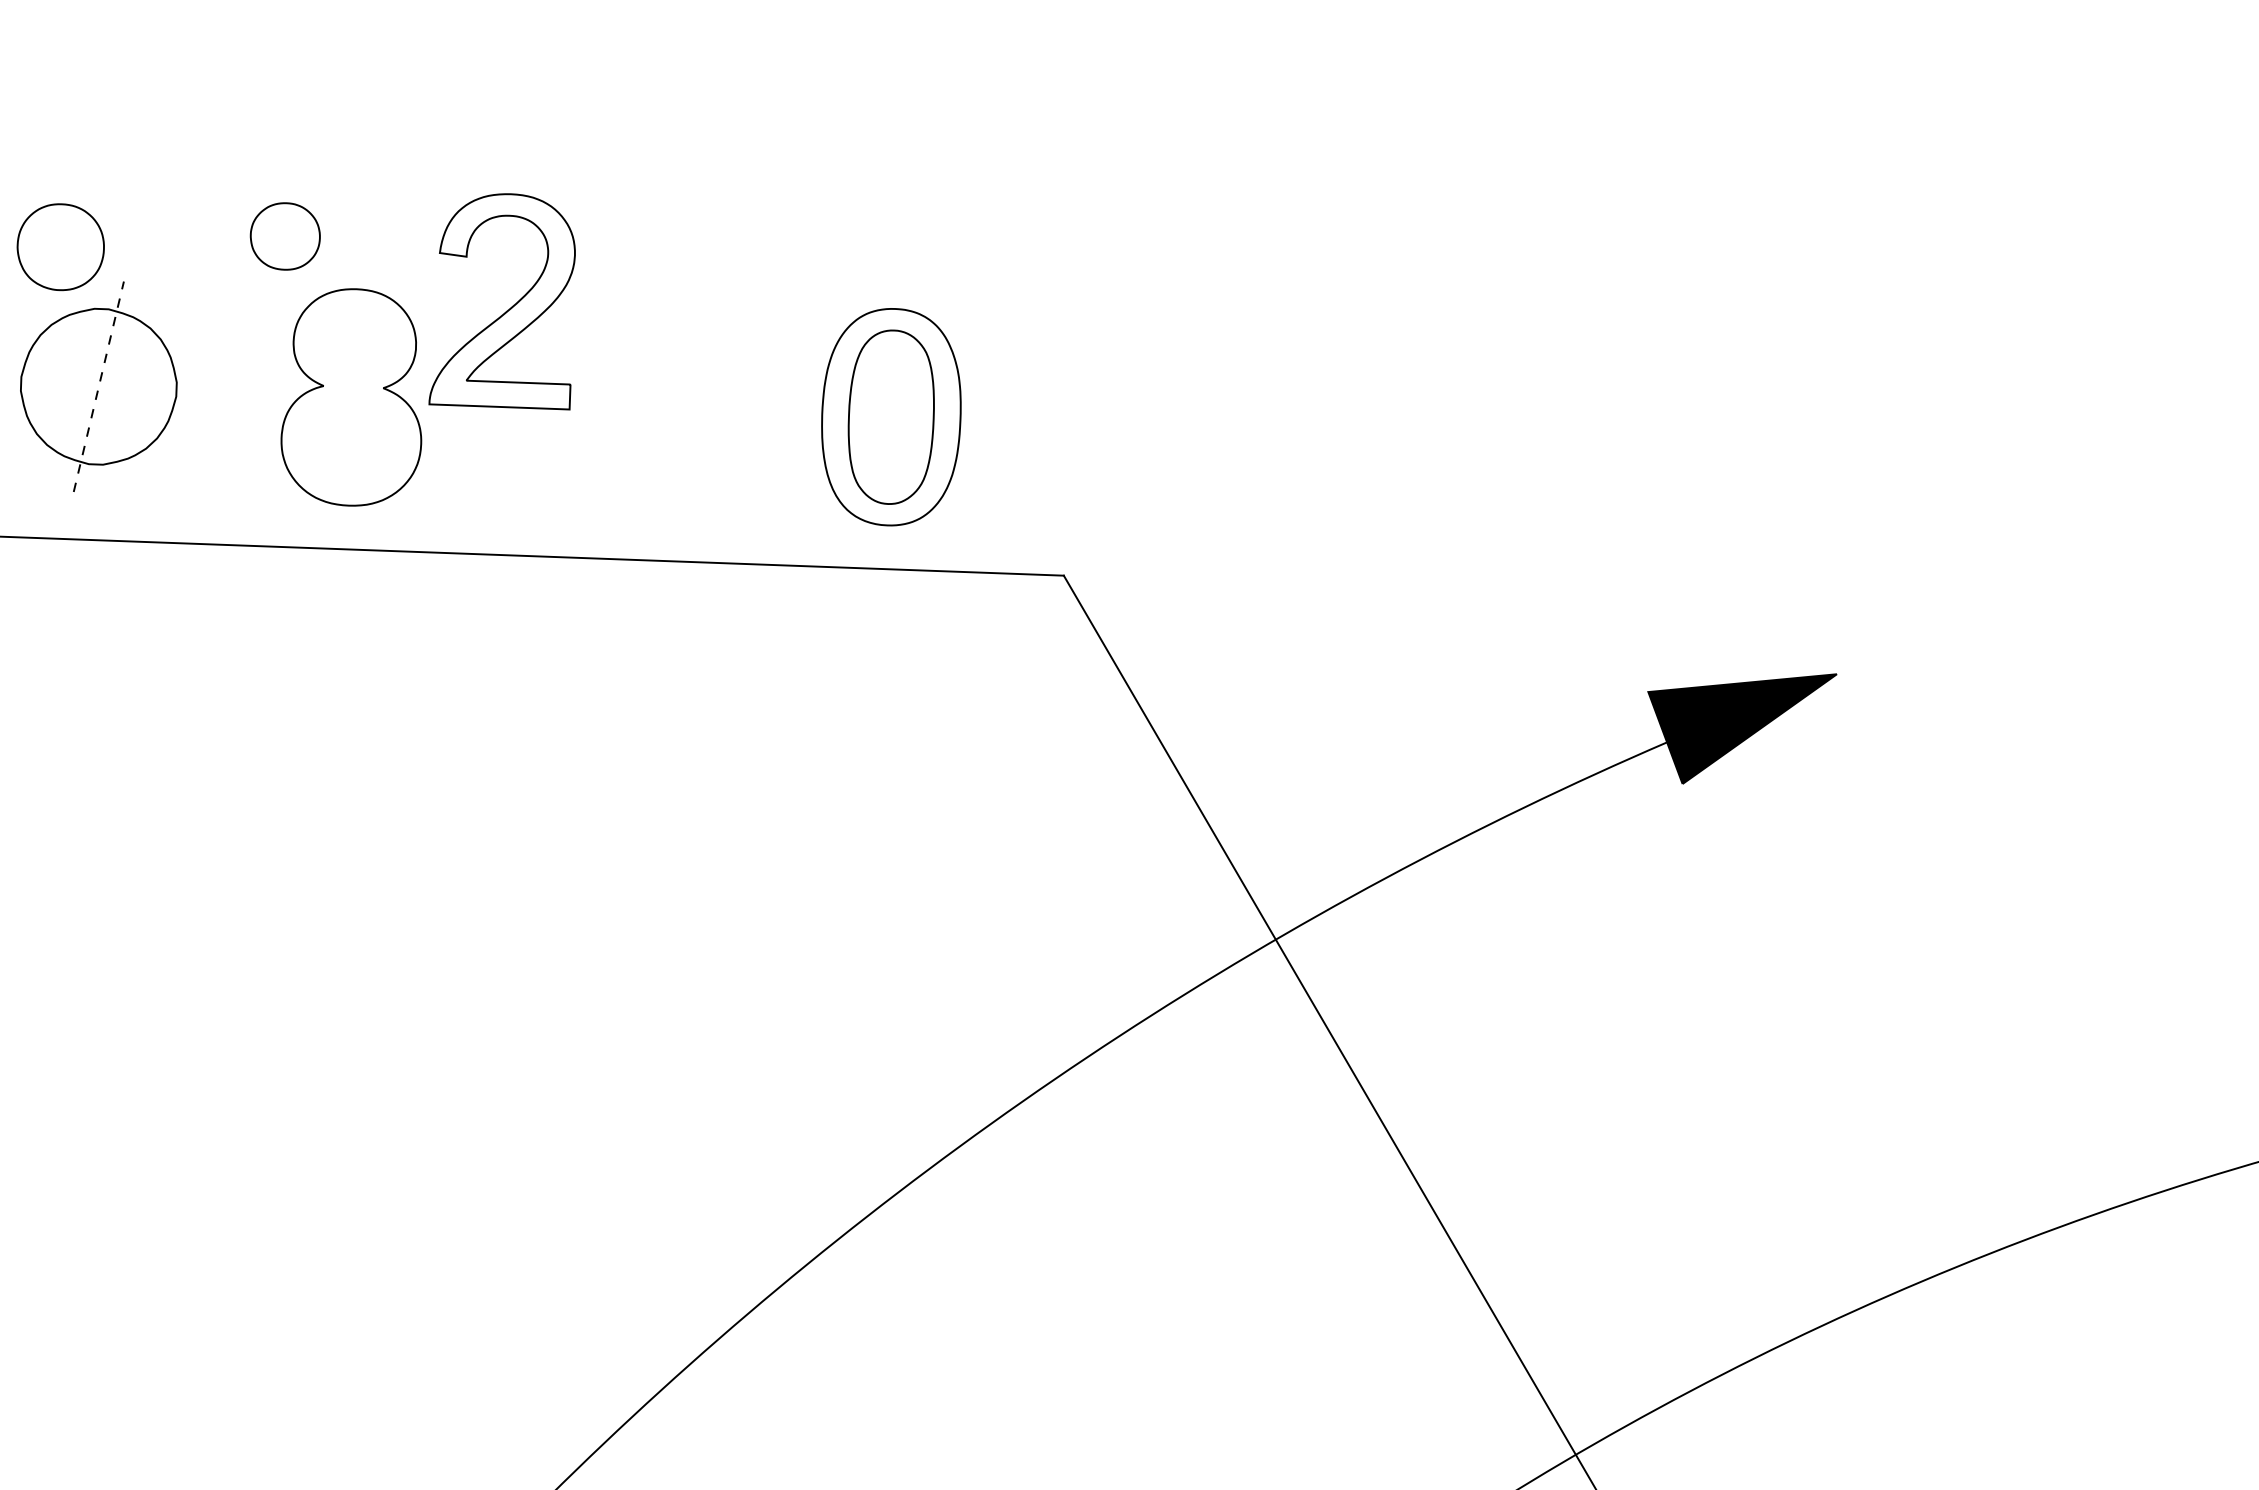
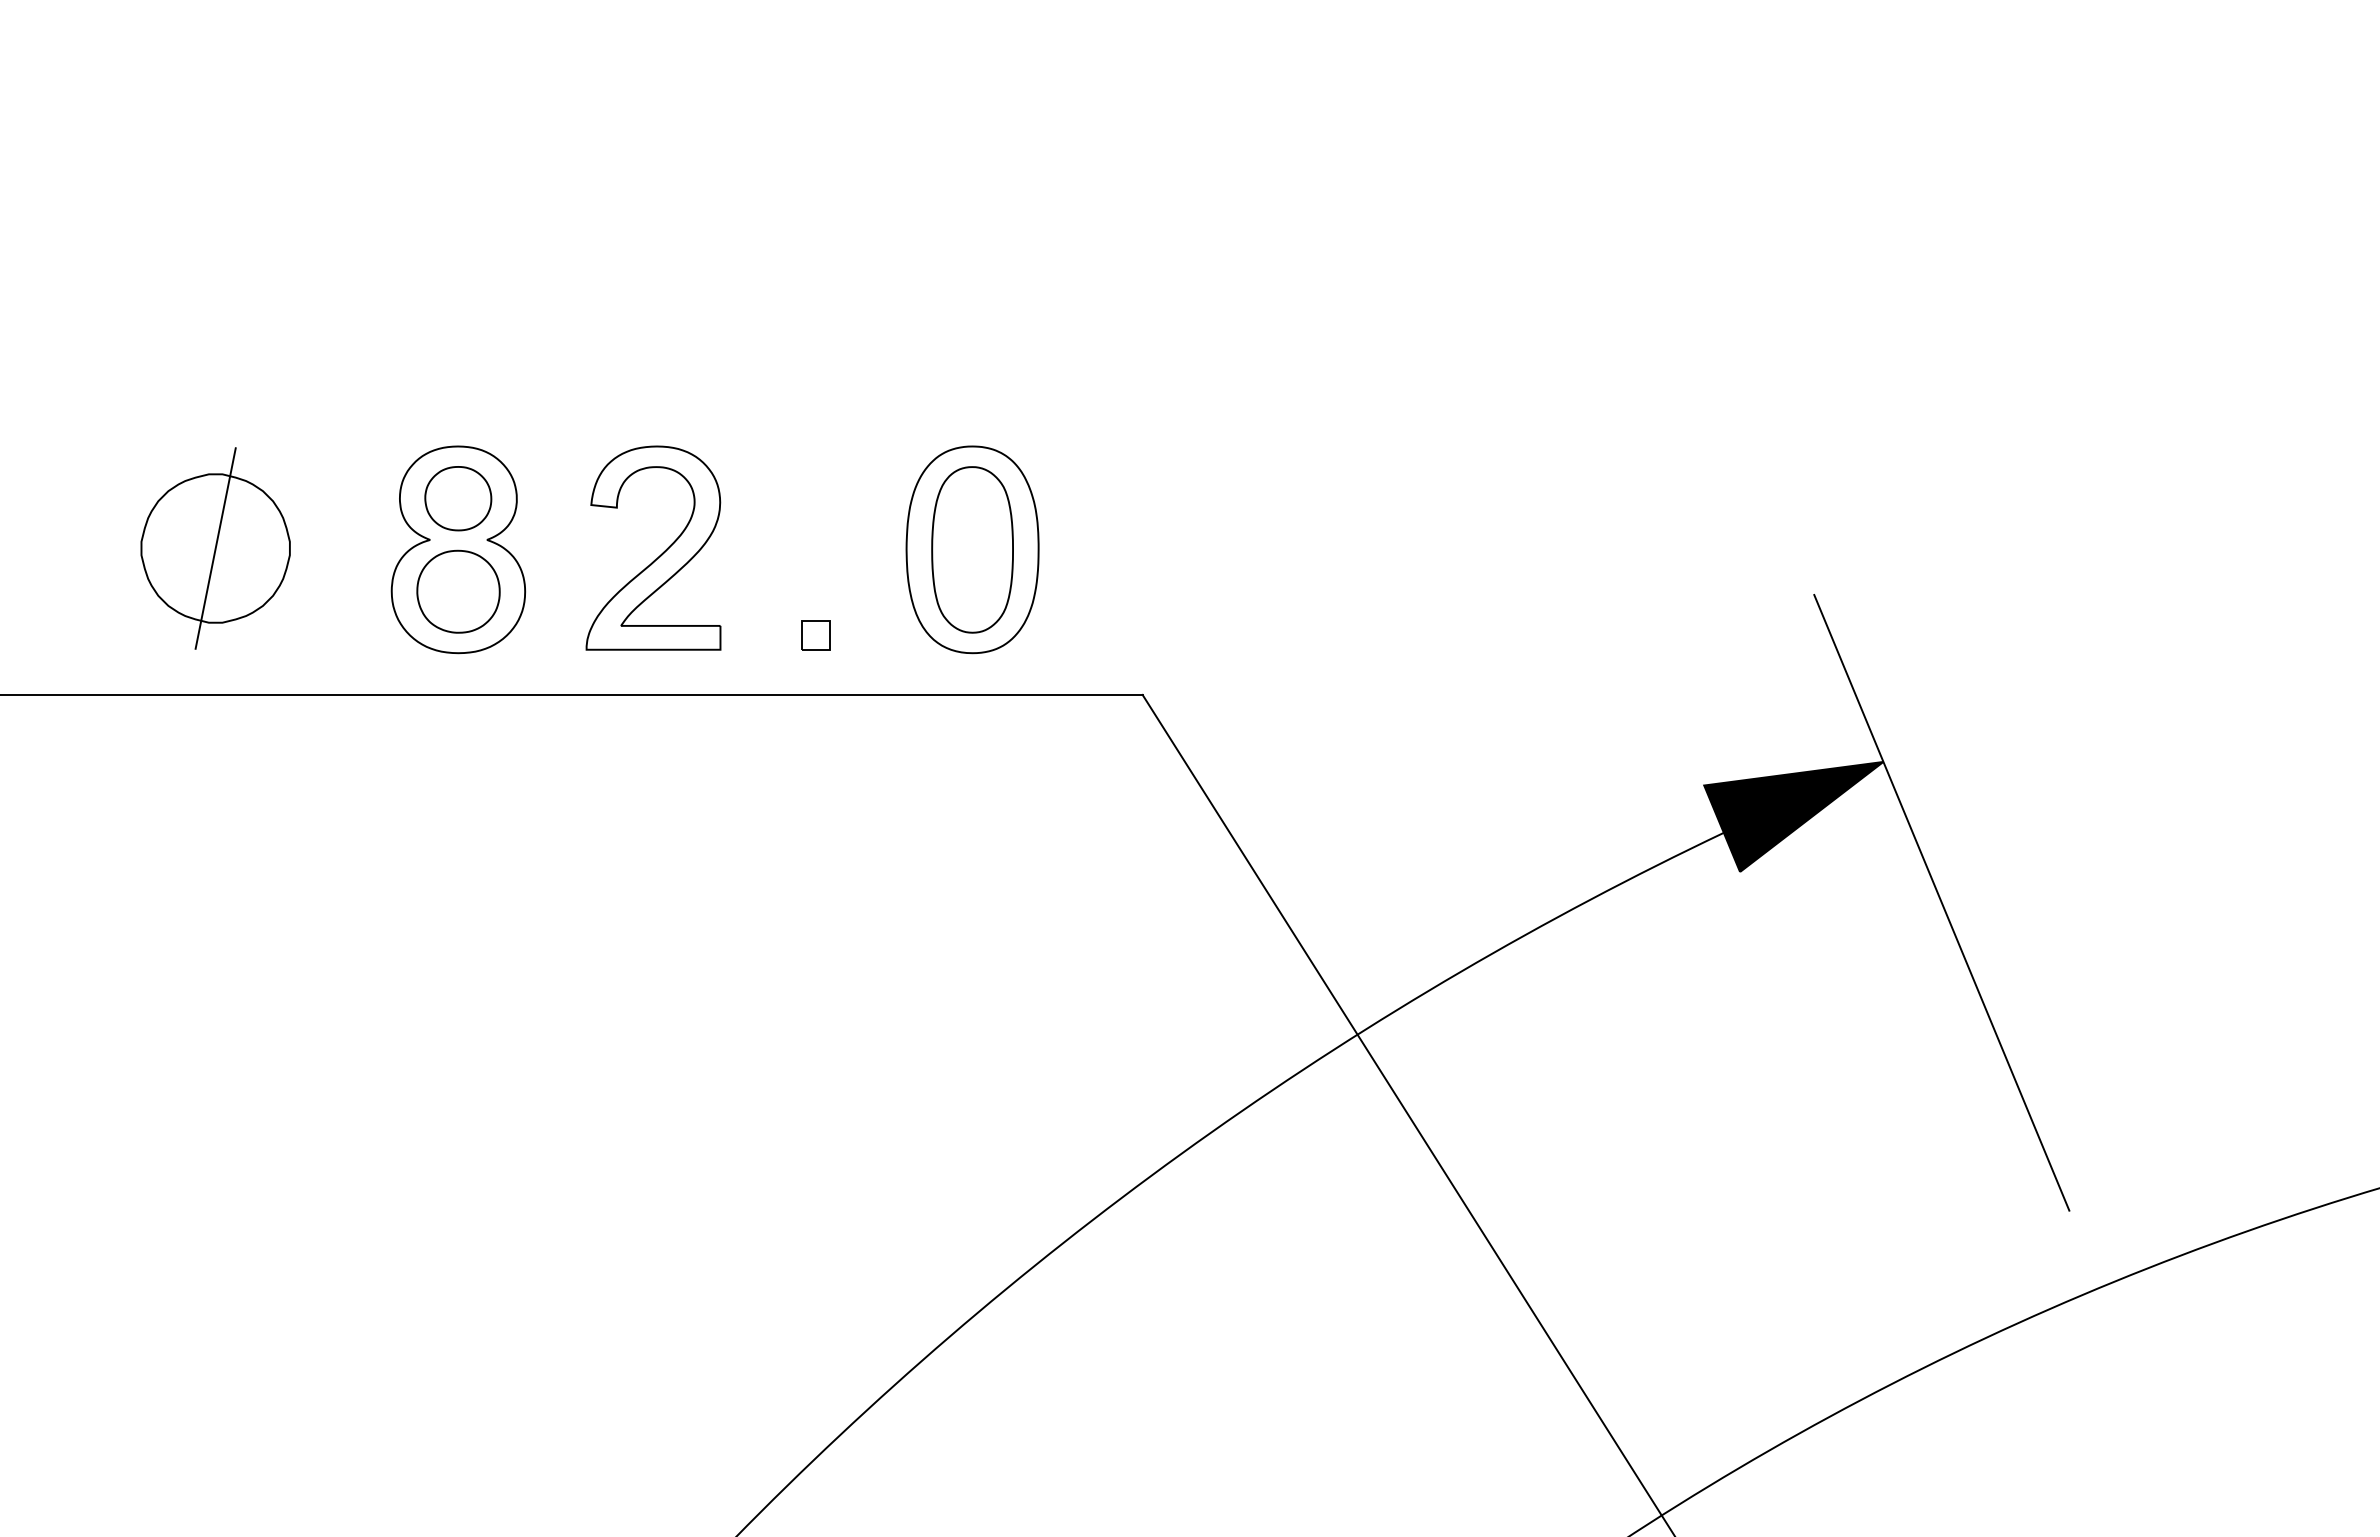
part: (285, 236) -> (458, 498), moved
part: (60, 246) -> (458, 591), moved
part: (510, 307) -> (660, 554), moved
line: (98, 386) -> (215, 548), dashed -> solid
part: (723, 500) -> (815, 635), added
line: (1892, 823) -> (1941, 902), added

